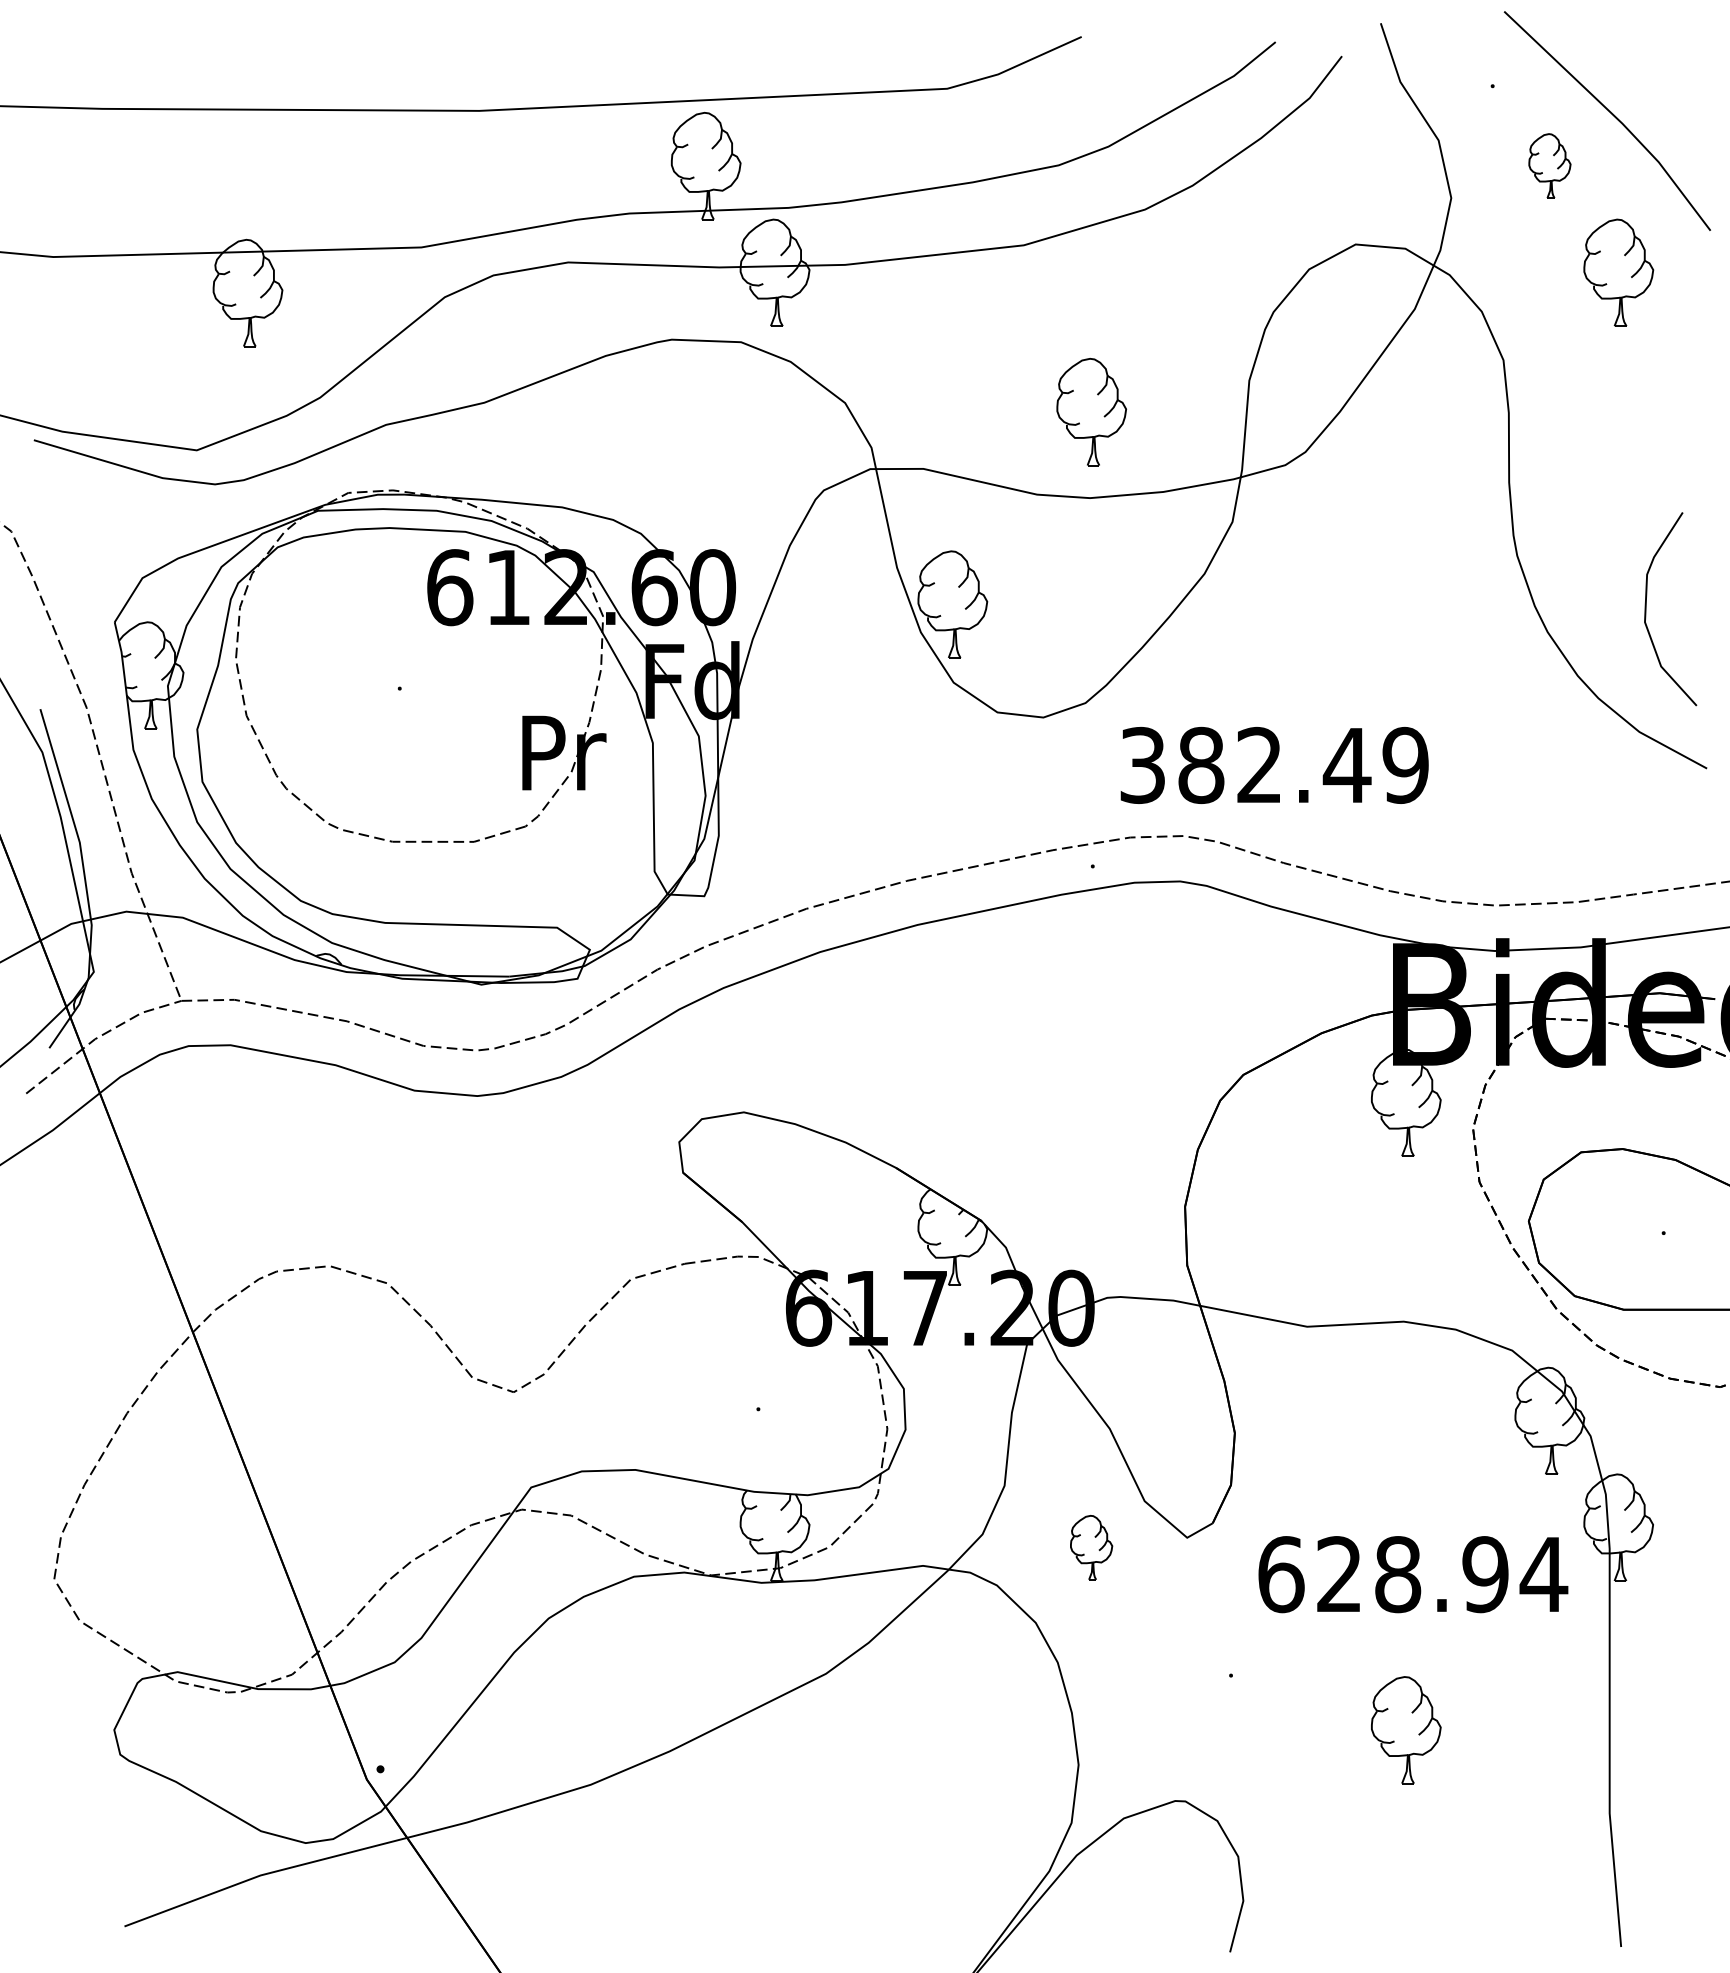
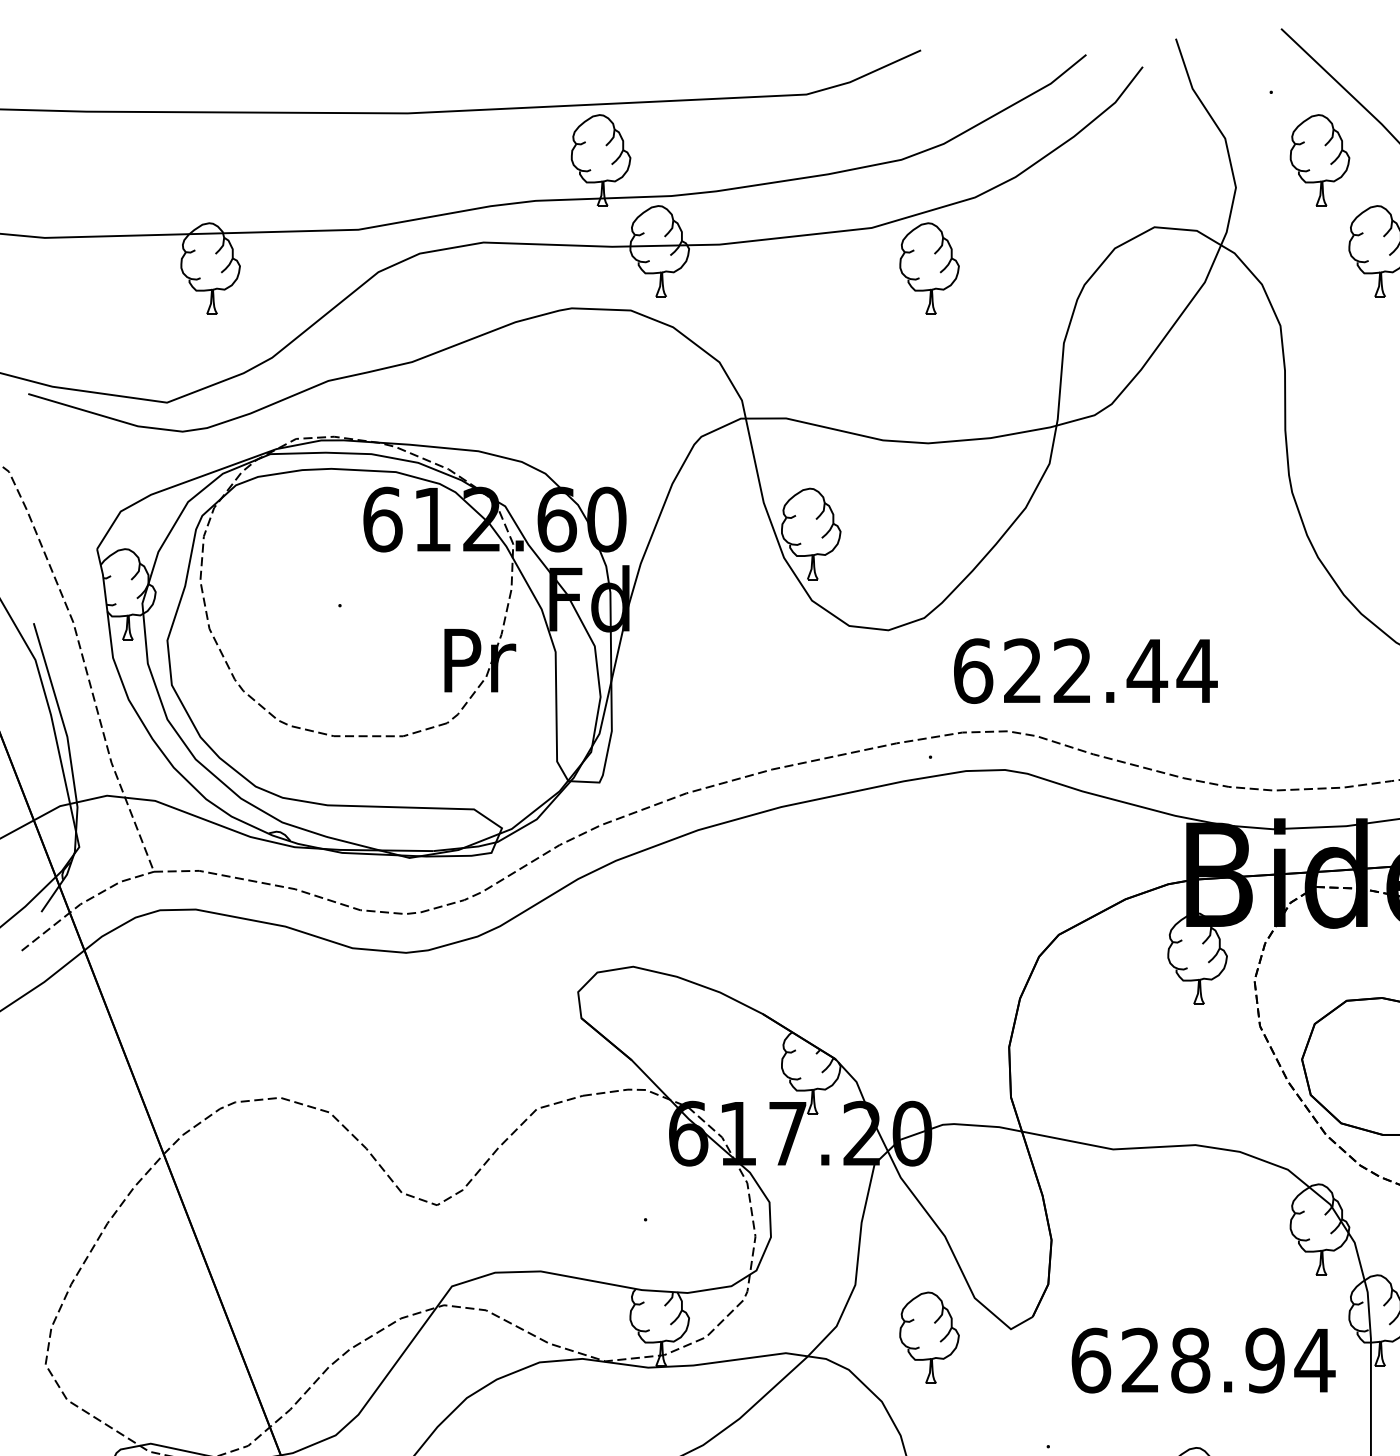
part: (1549, 165) -> (1319, 159), size x1.67
part: (1091, 412) -> (929, 268), moved
text: (1275, 765) -> (1086, 671), 382.49 -> 622.44
part: (1091, 1547) -> (929, 1337), size x1.67

